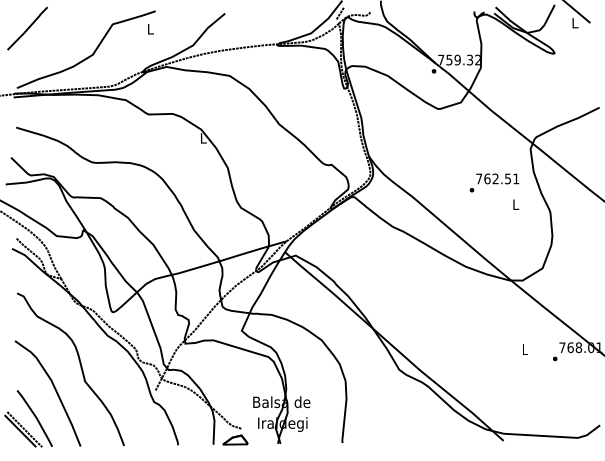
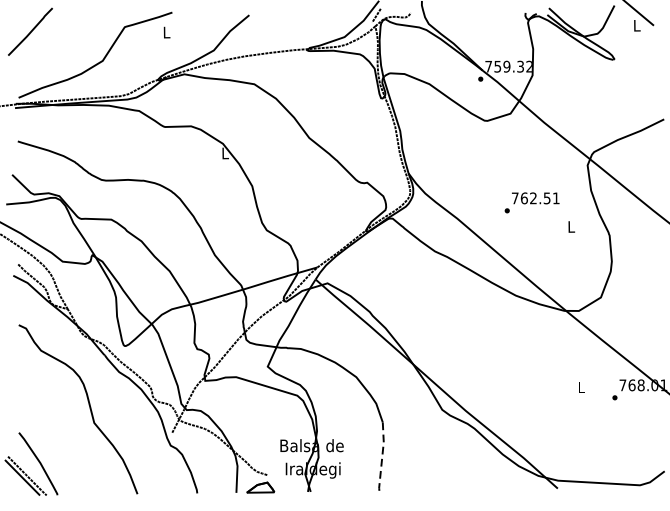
text: (494, 182) -> (532, 202), moved
curve: (54, 389) -> (60, 431), removed
line: (345, 412) -> (382, 457), solid -> dashed

